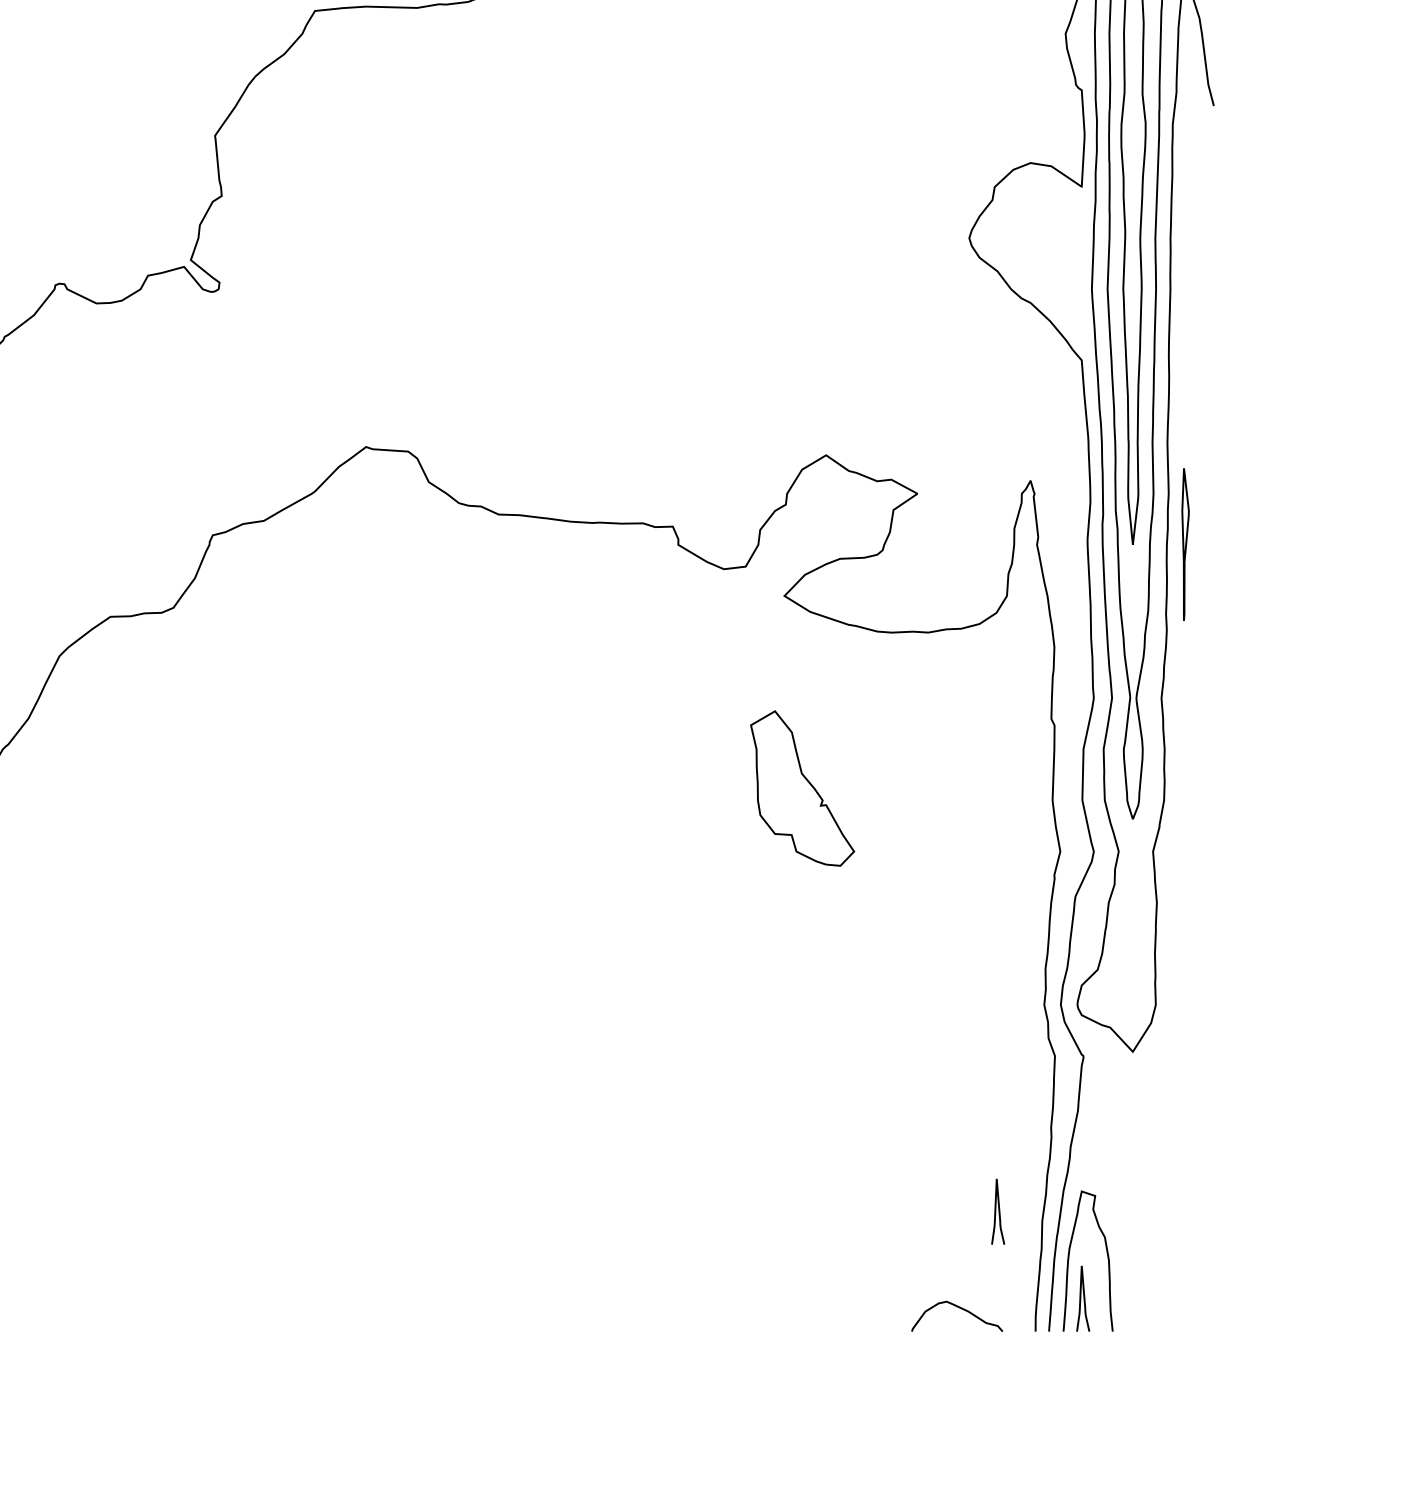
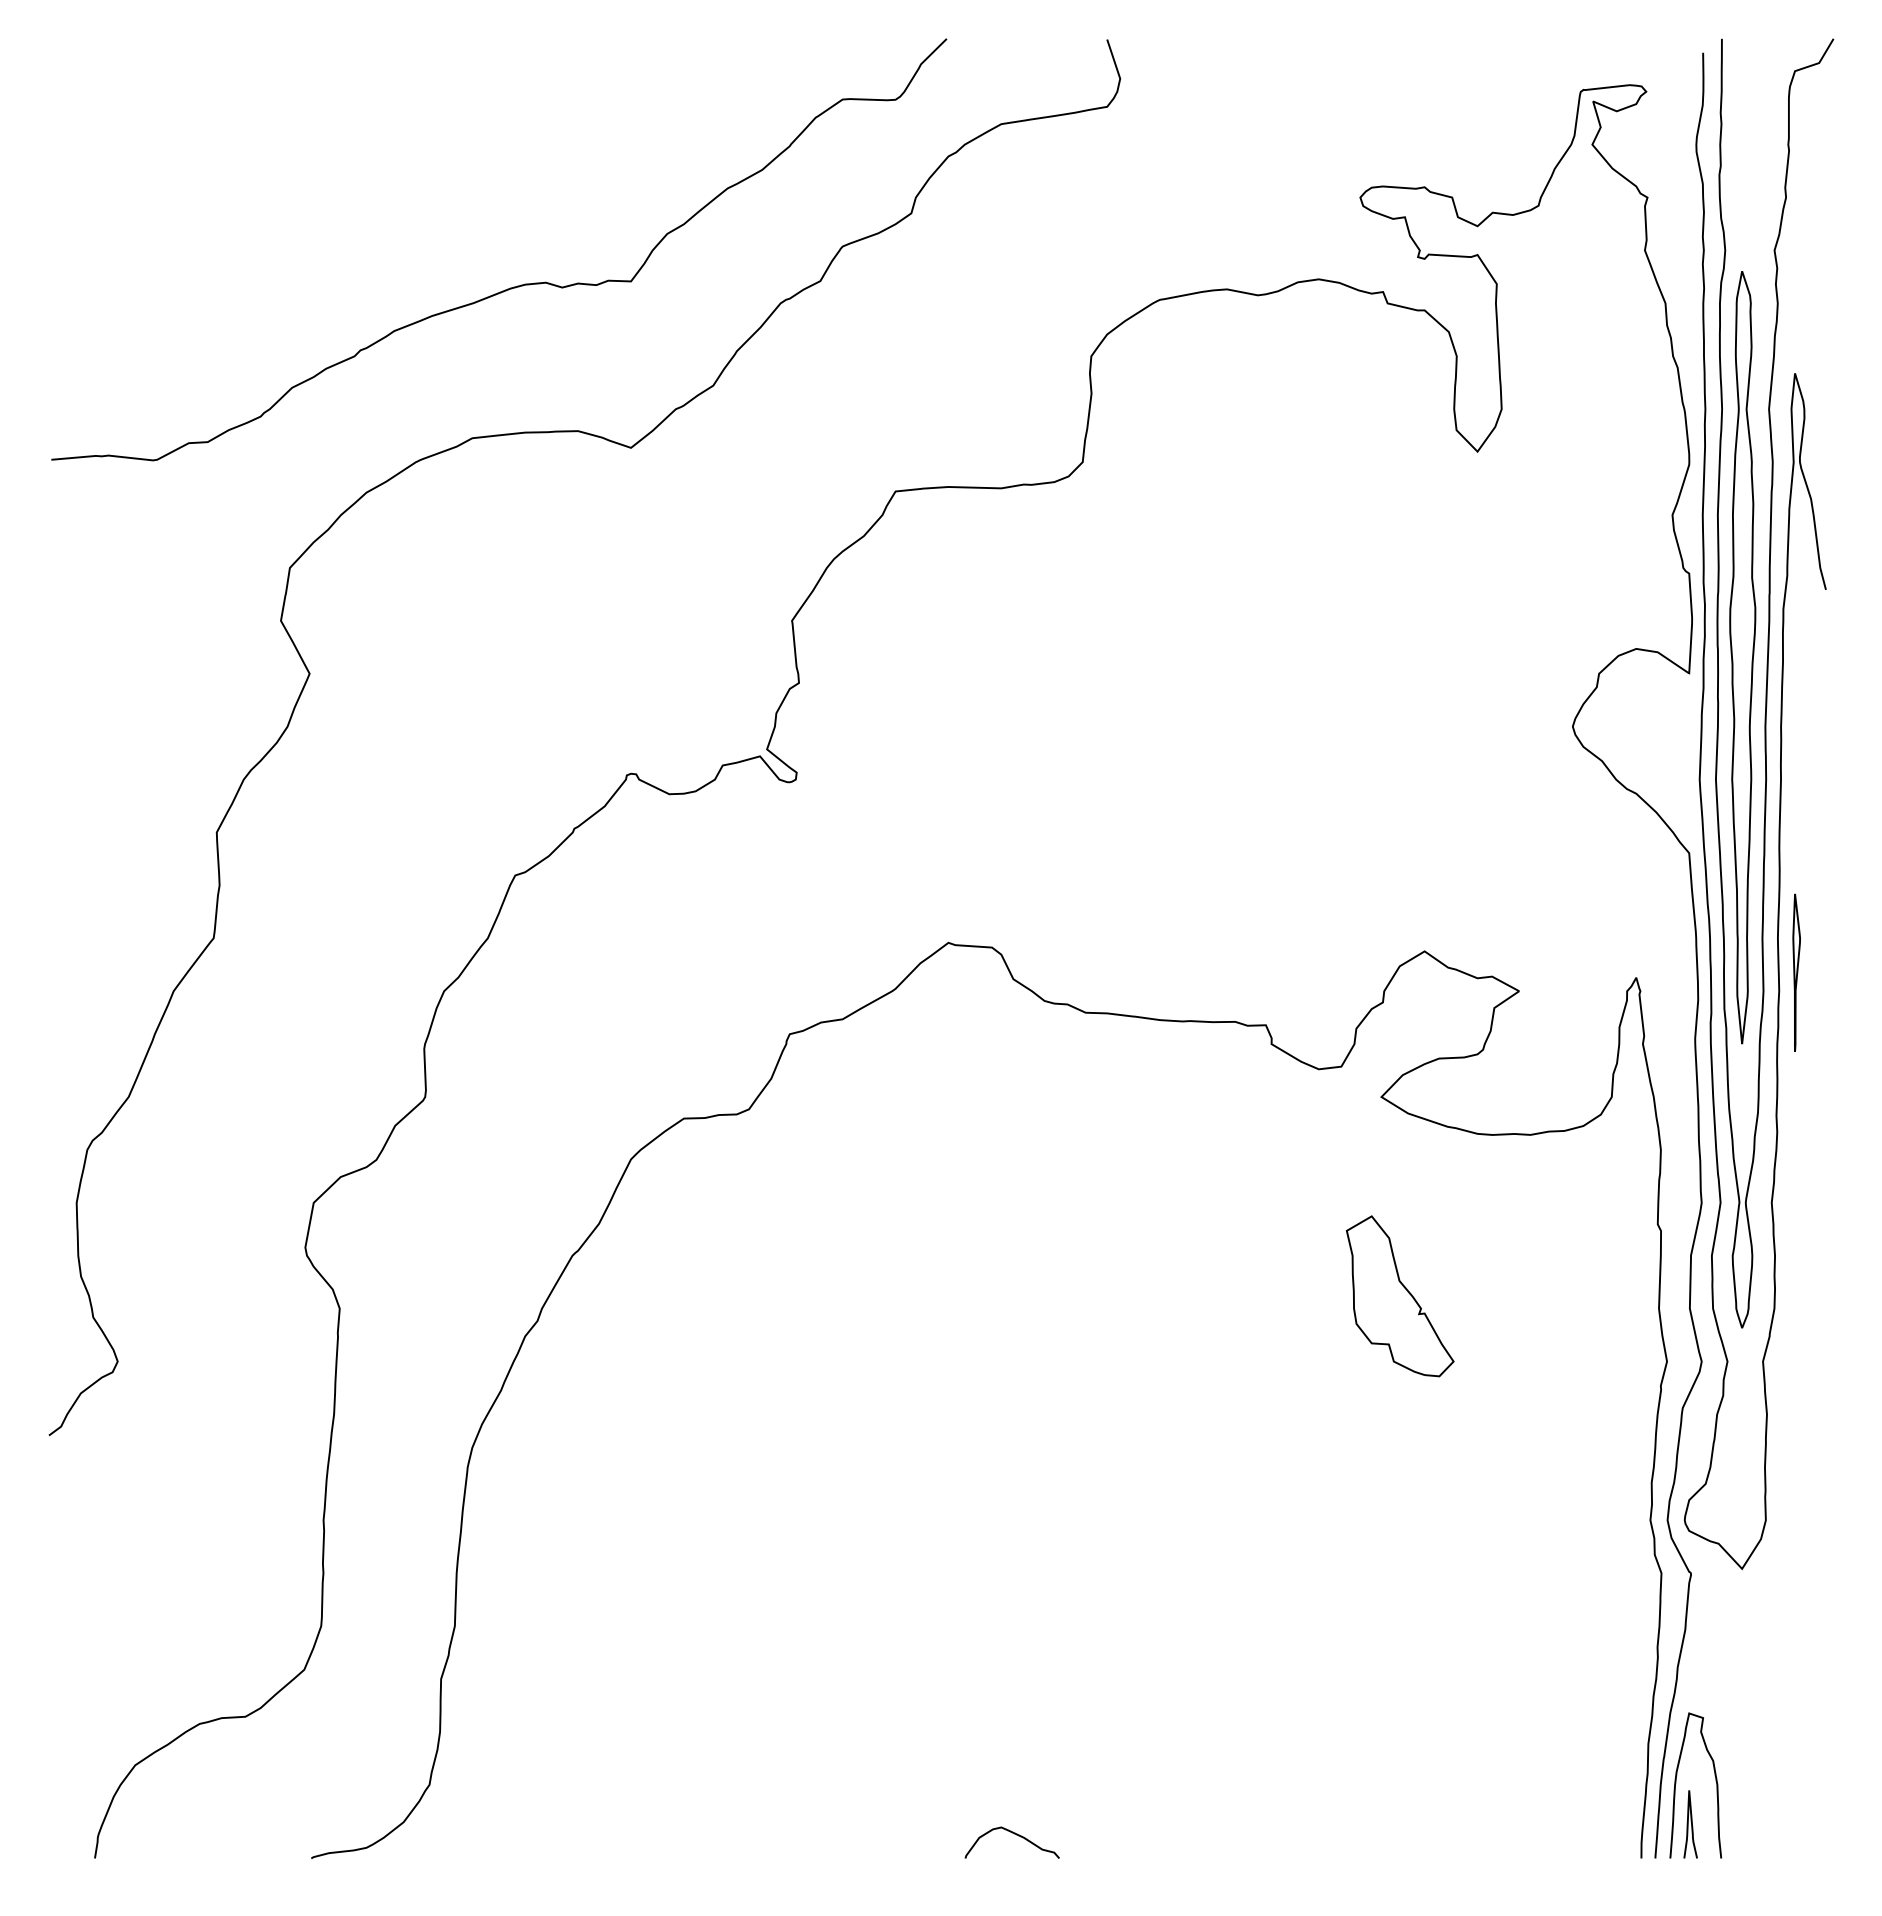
part: (1185, 544) -> (1796, 972), moved
curve: (998, 1211) -> (1603, 1734), removed
curve: (959, 1308) -> (1014, 1834), moved

